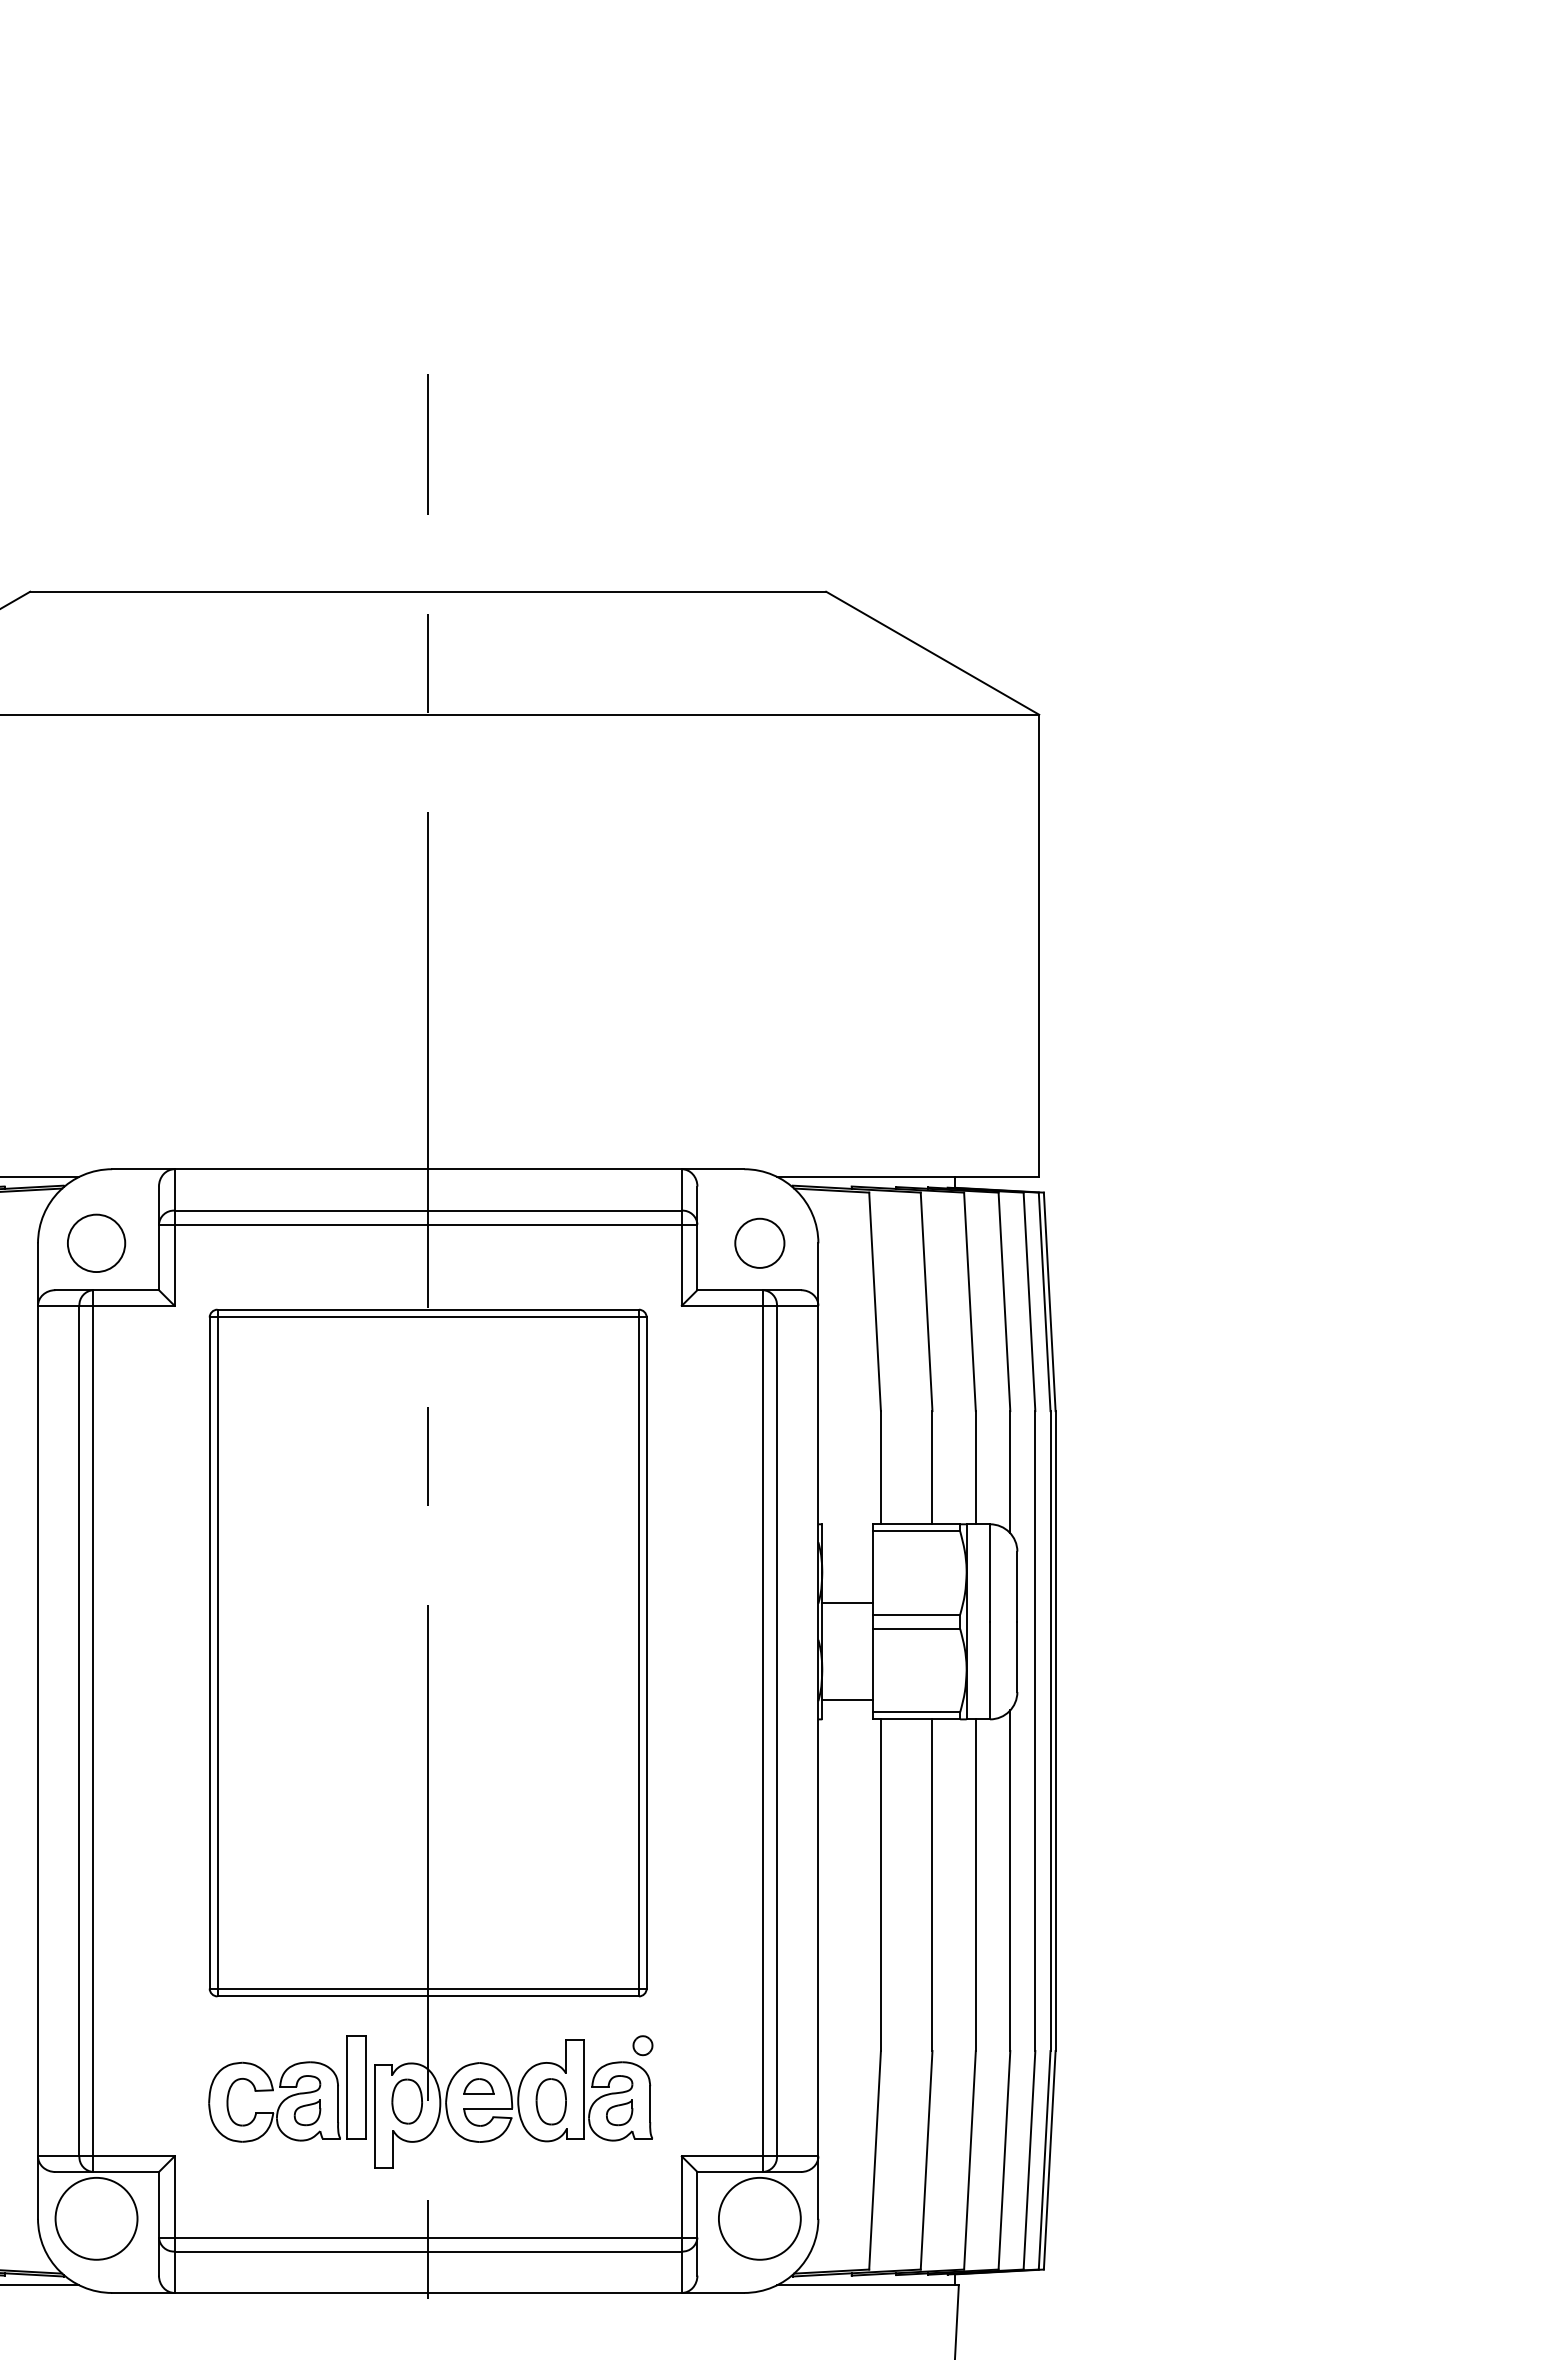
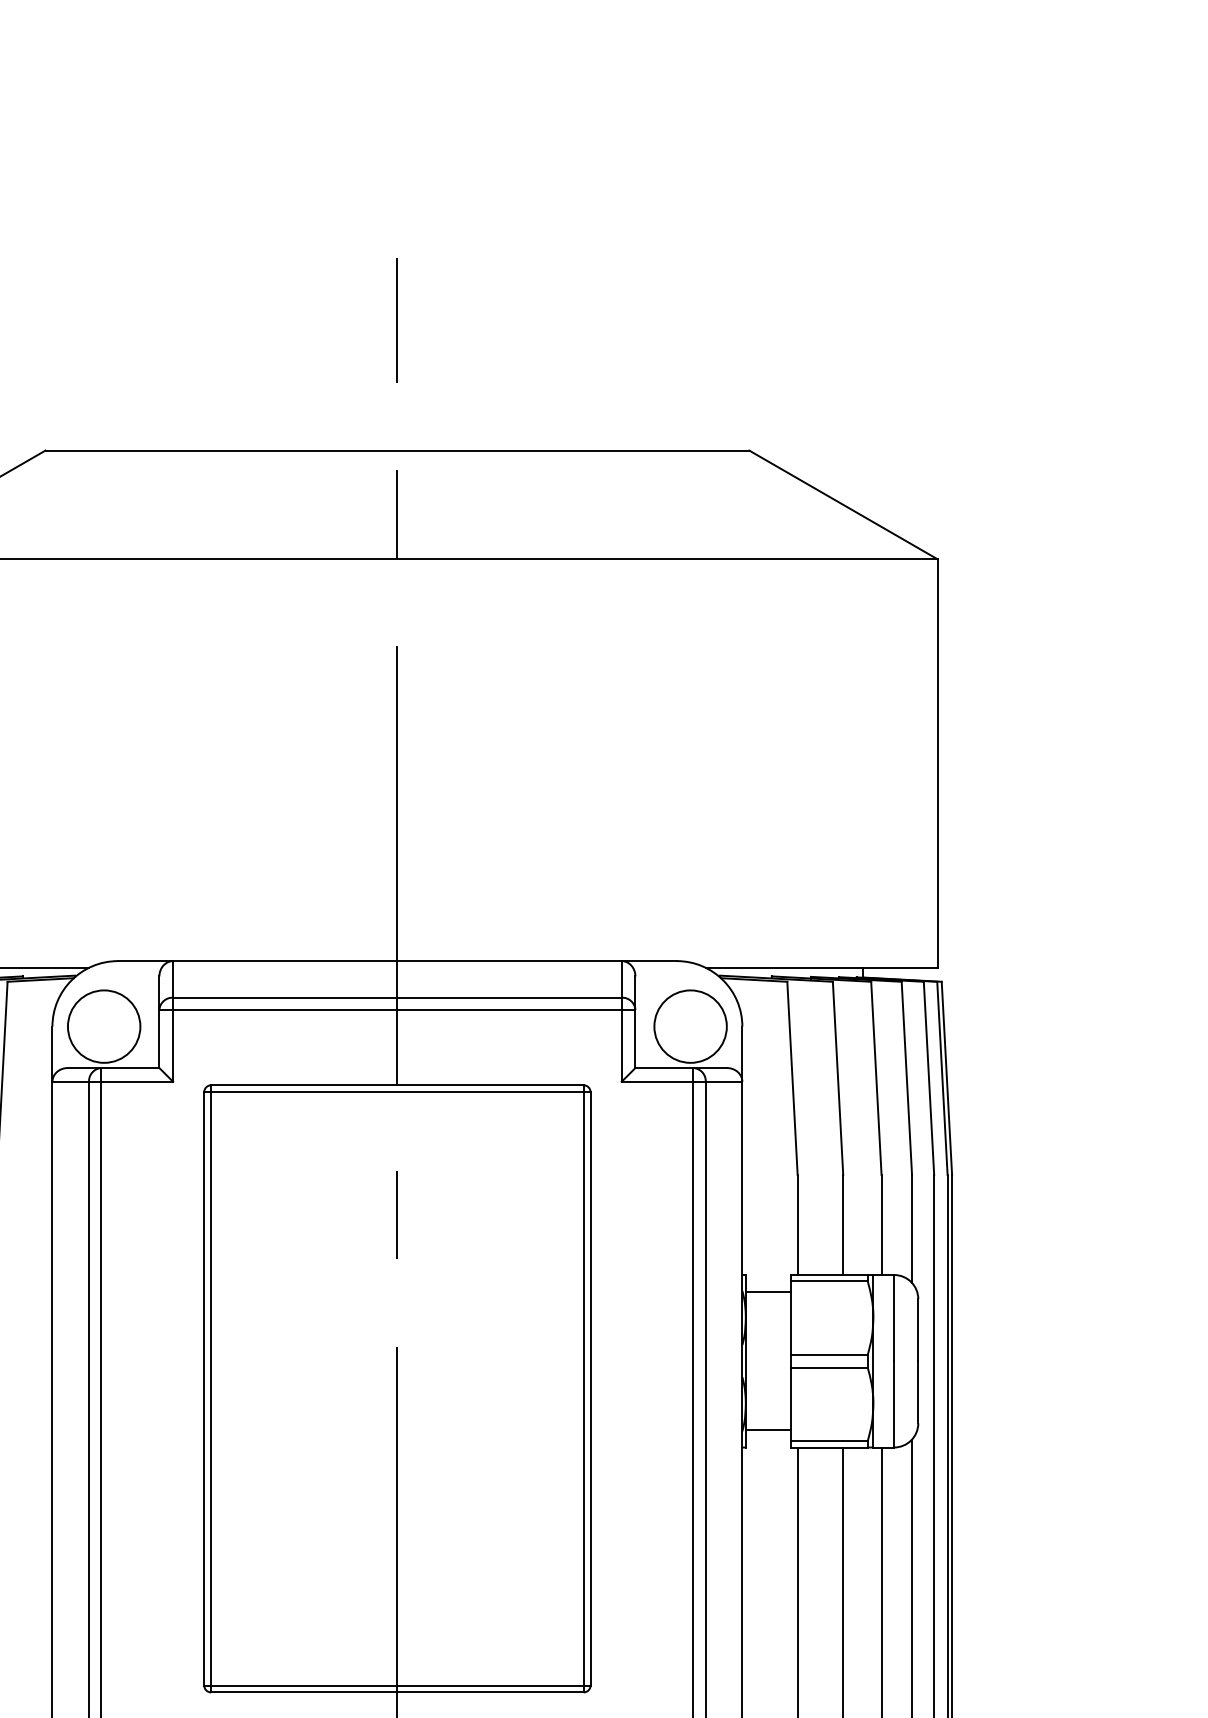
circle: (96, 1243) -> (104, 1026), size x1.43
circle: (759, 1243) -> (690, 1026), size x1.67
line: (847, 1602) -> (768, 1291), moved

